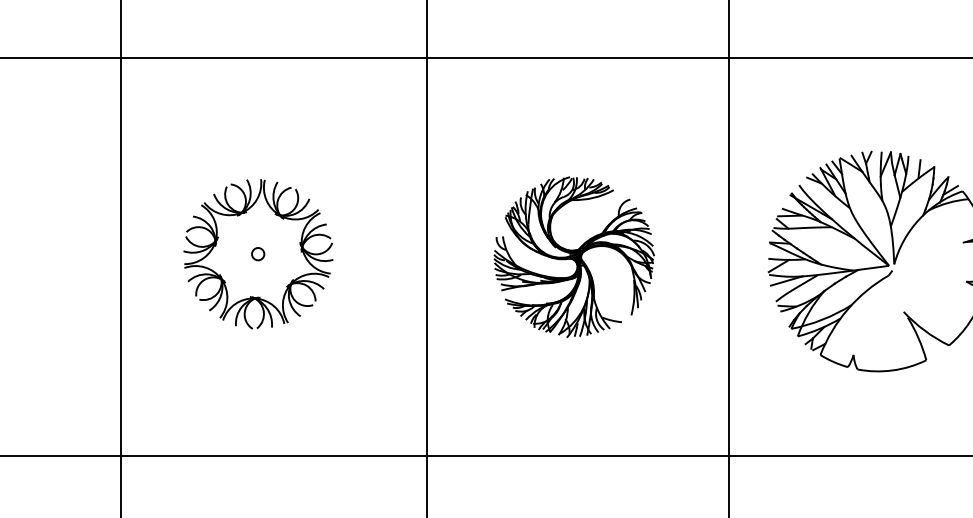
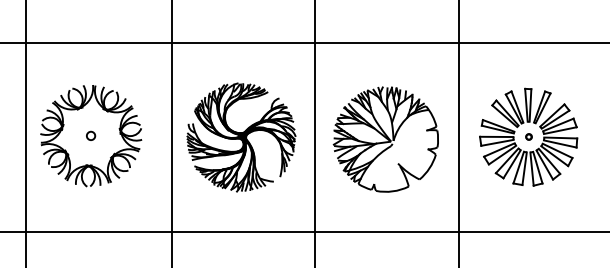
part: (258, 254) -> (91, 136), size x1.43
part: (574, 257) -> (241, 137), size x1.43

